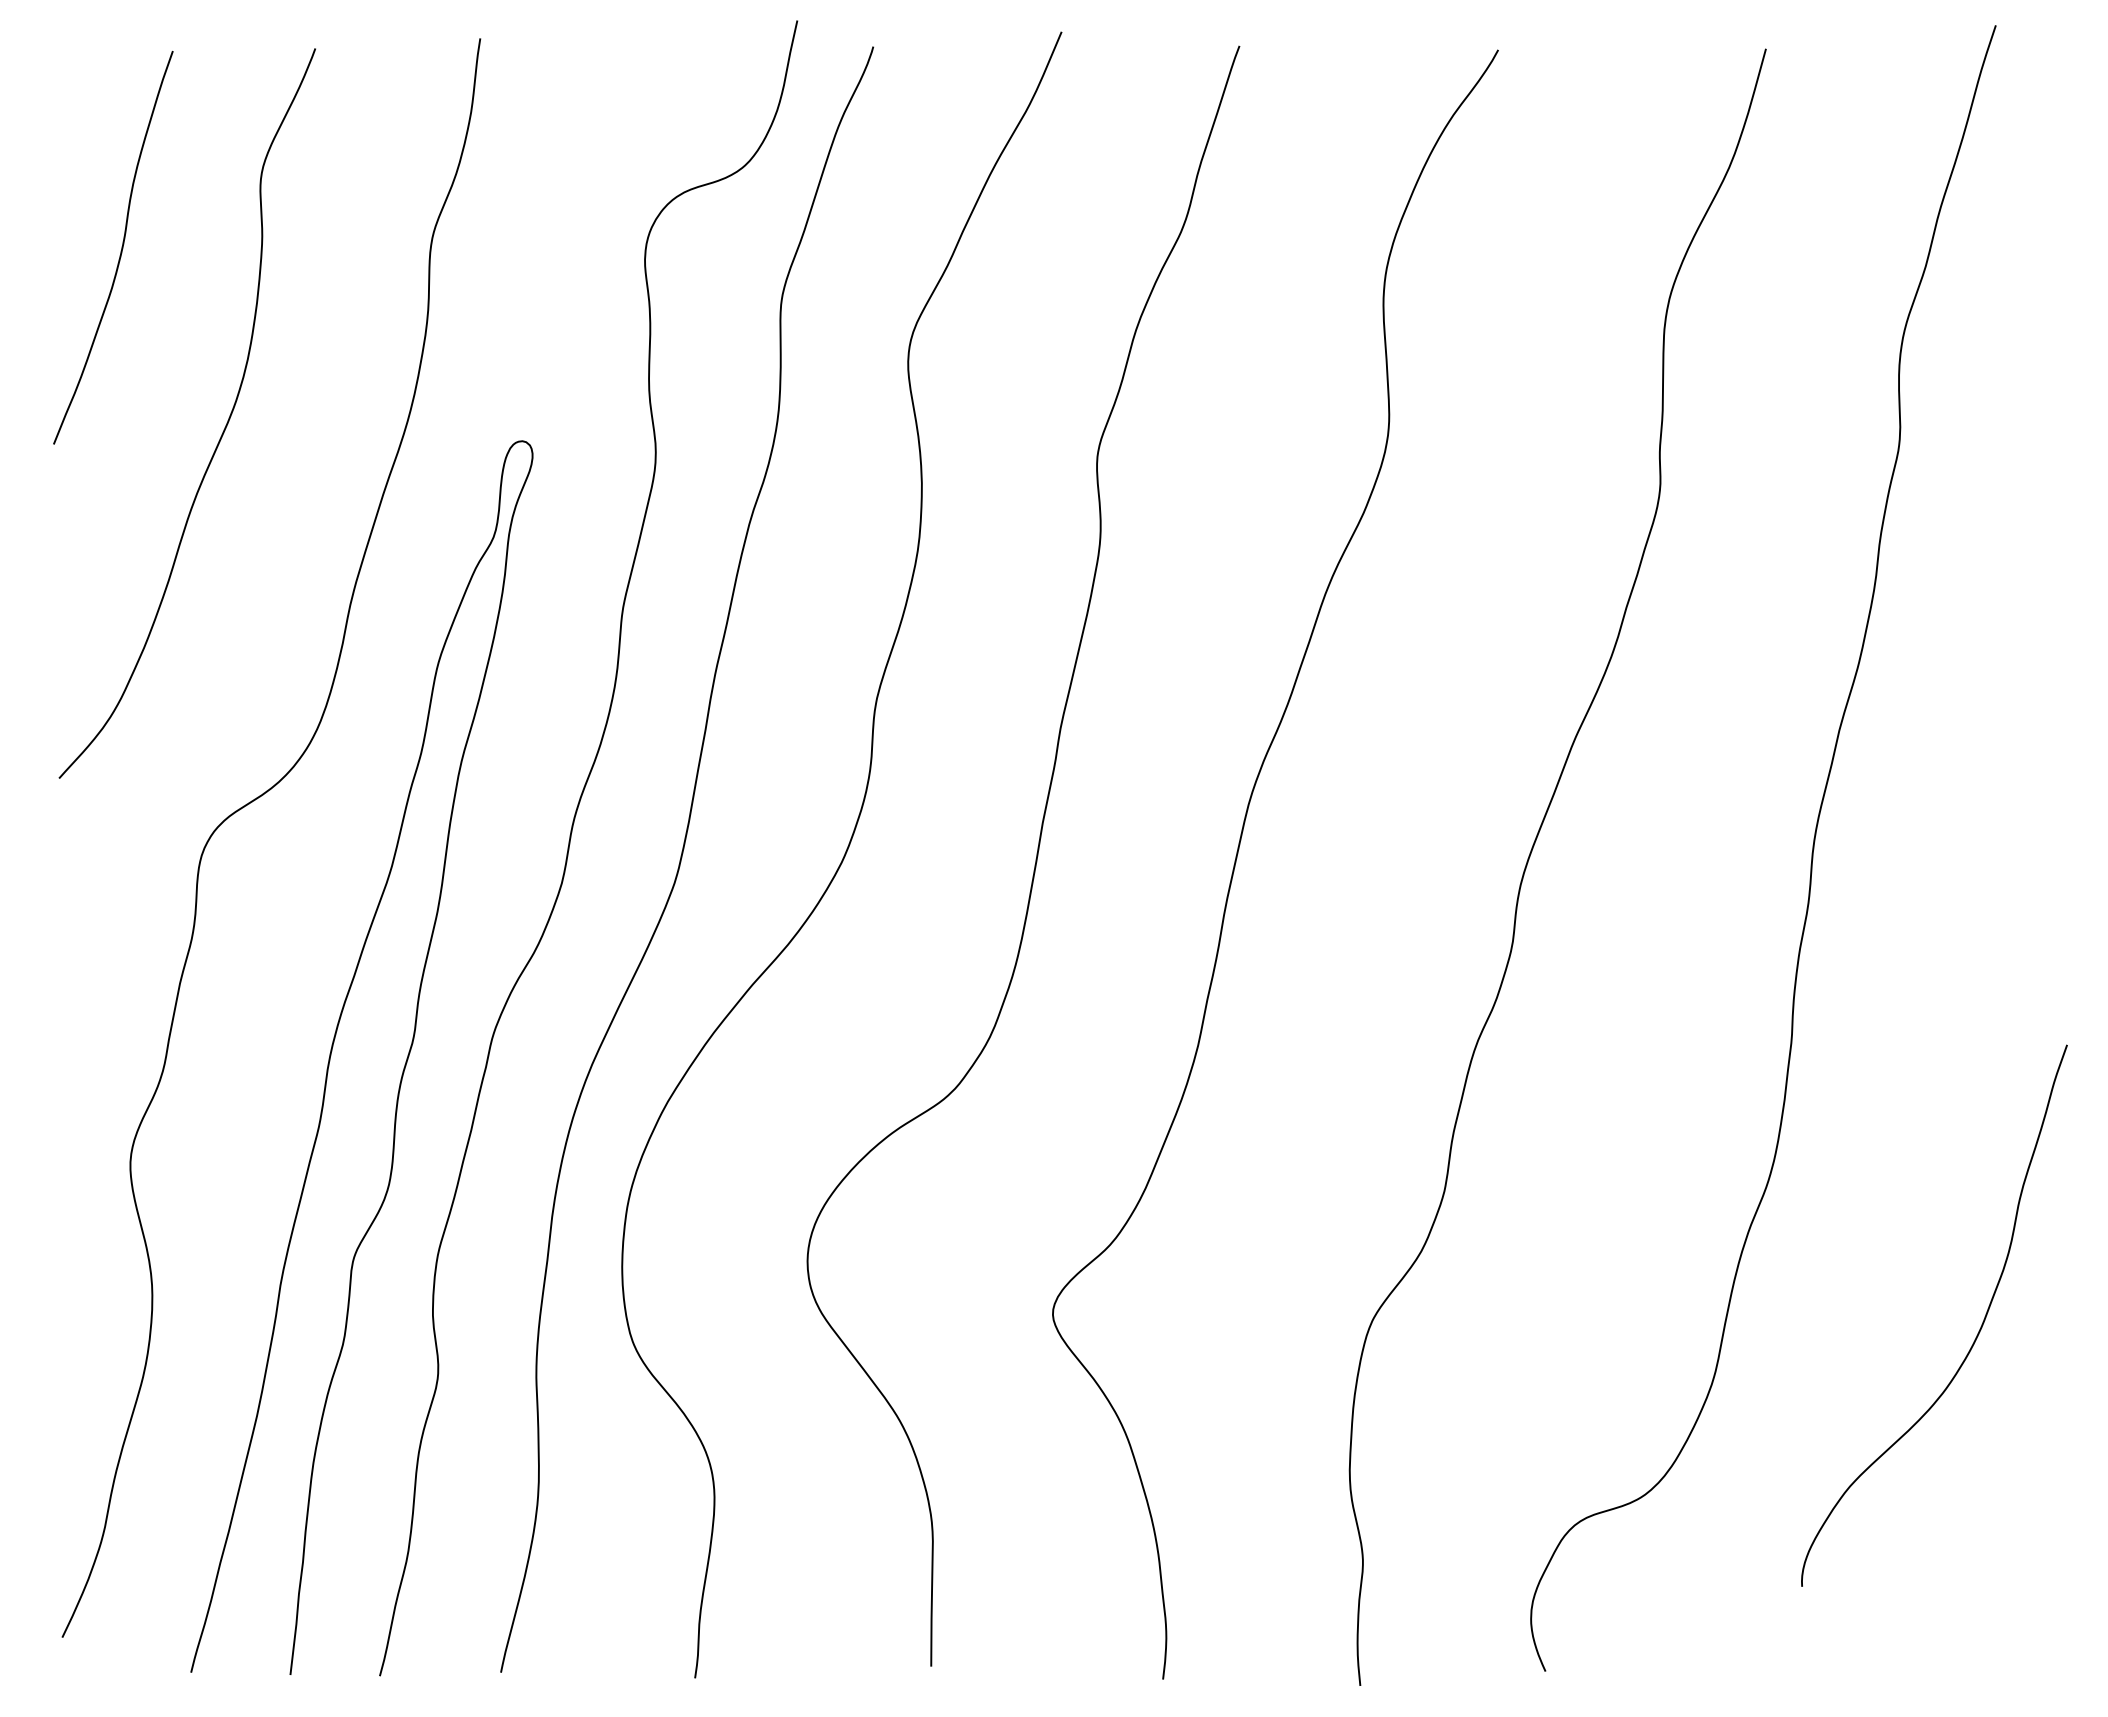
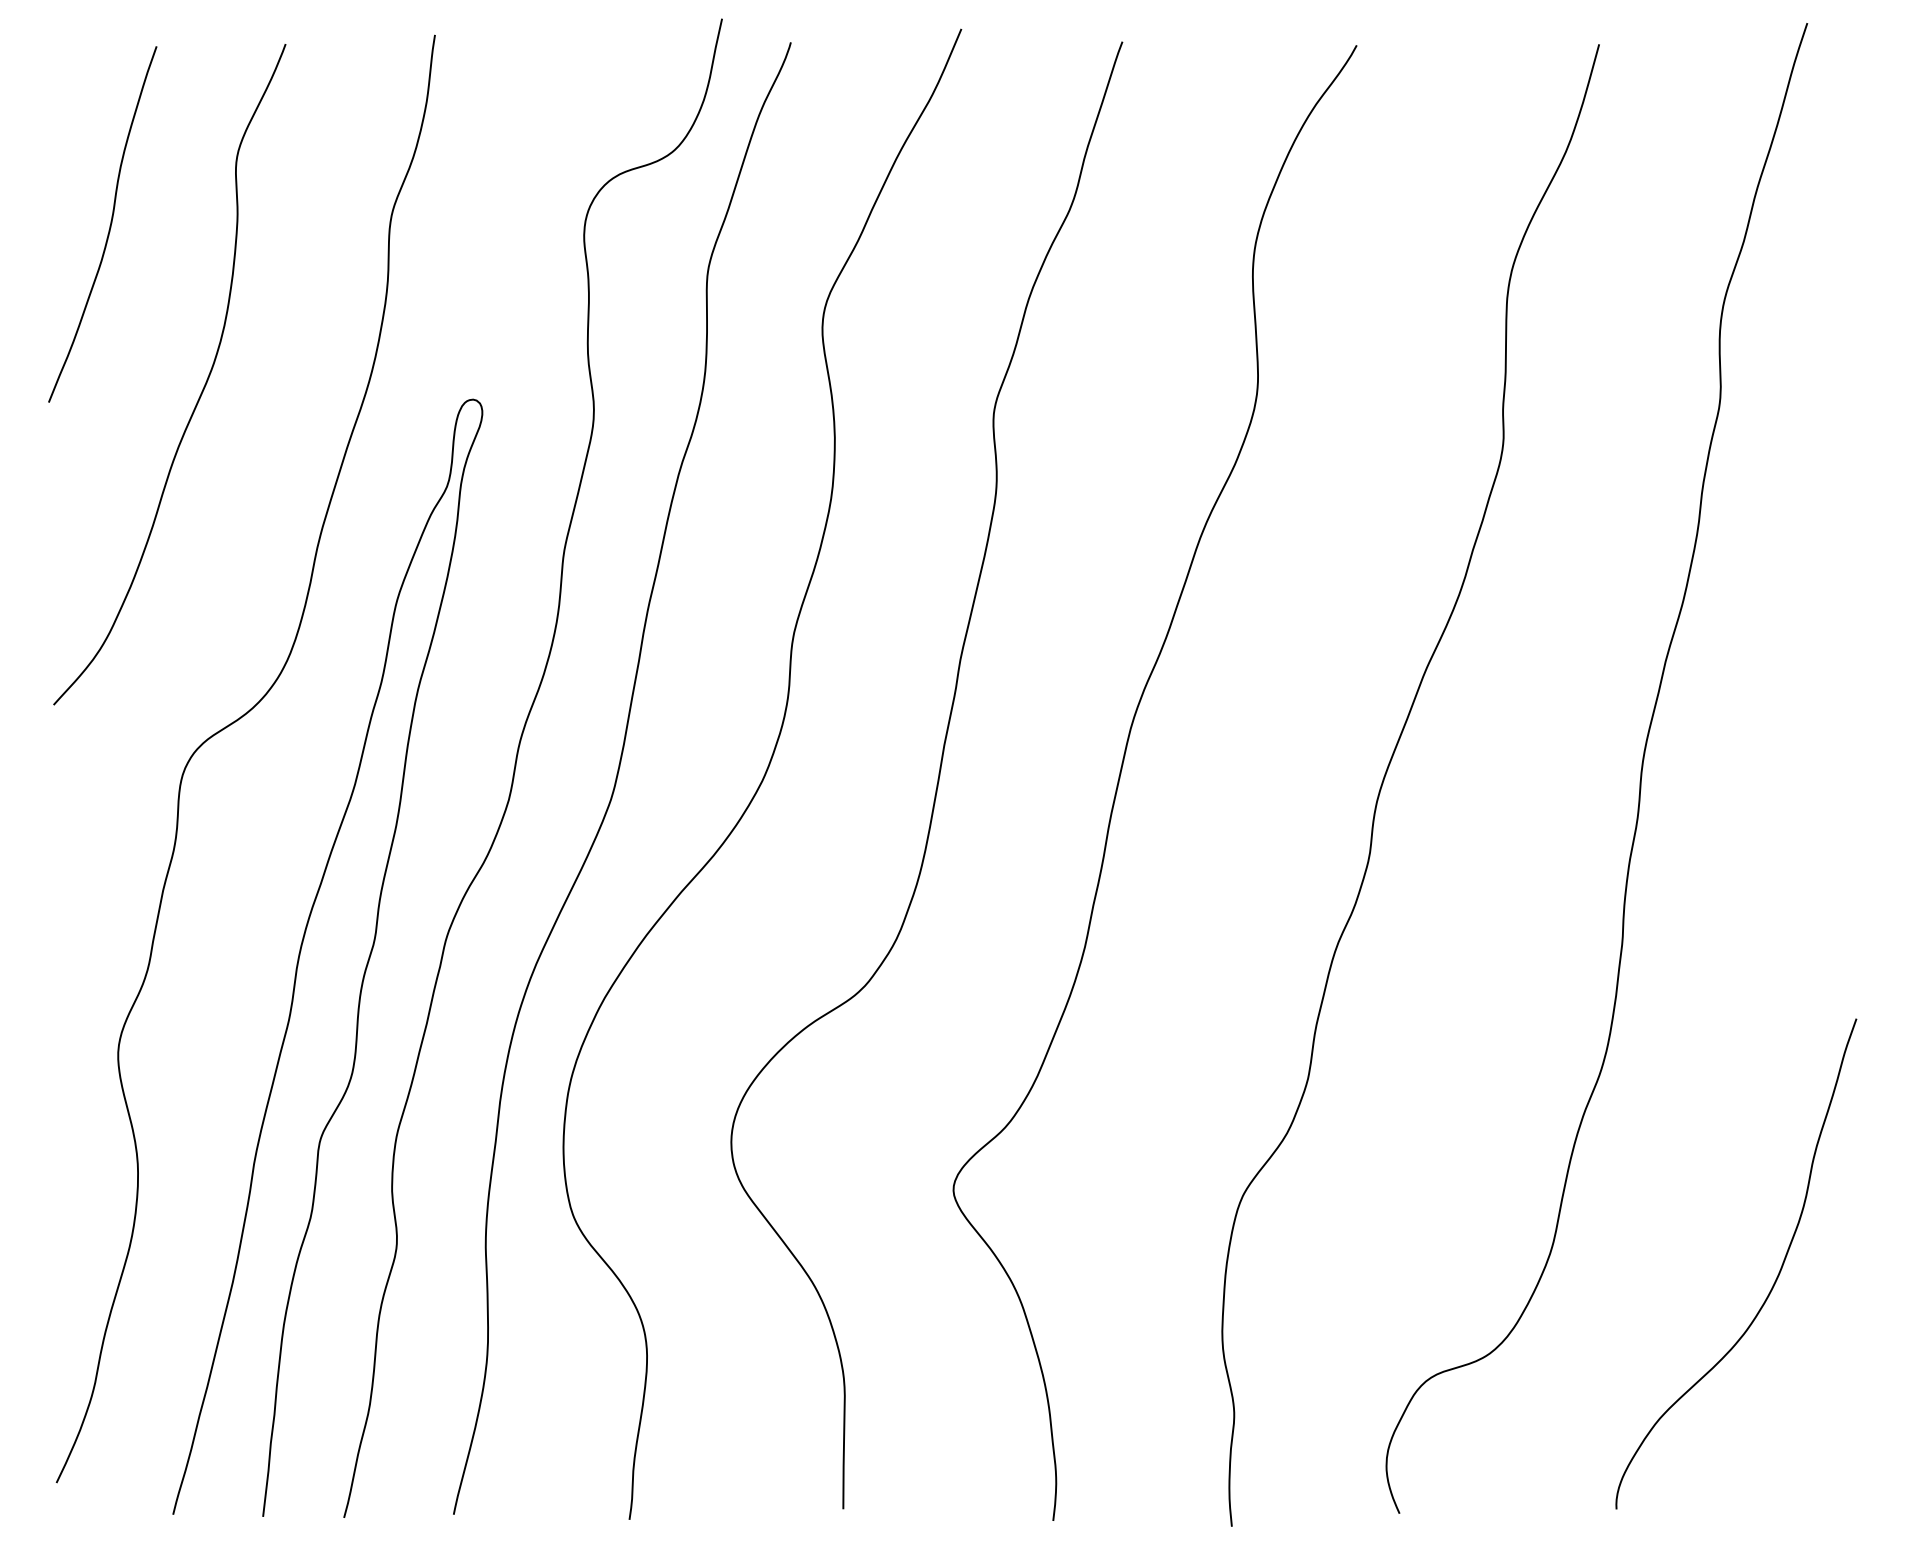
curve: (1976, 1335) -> (1774, 1281), moved

